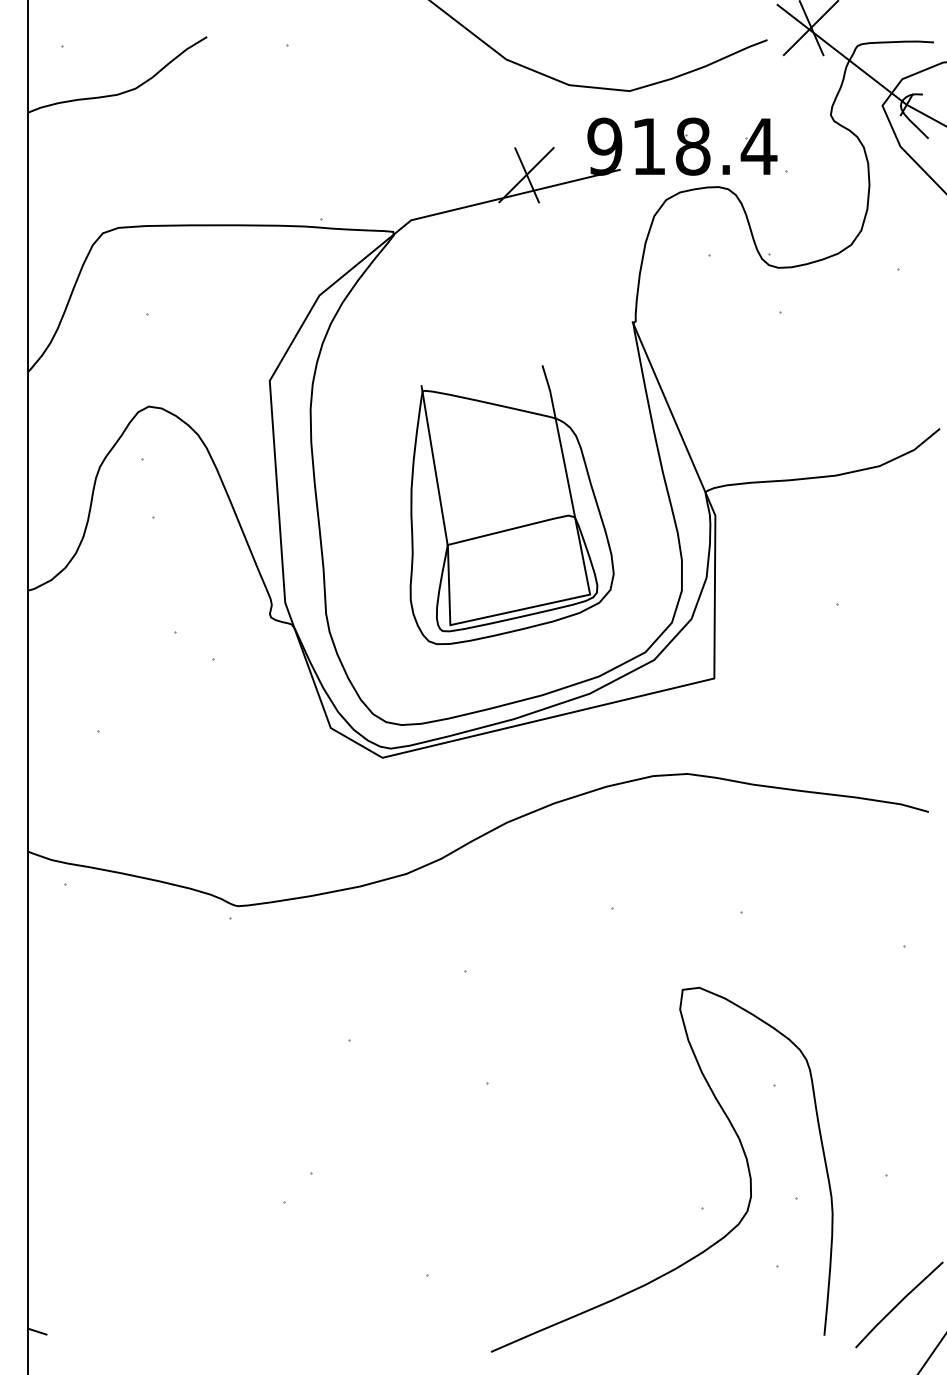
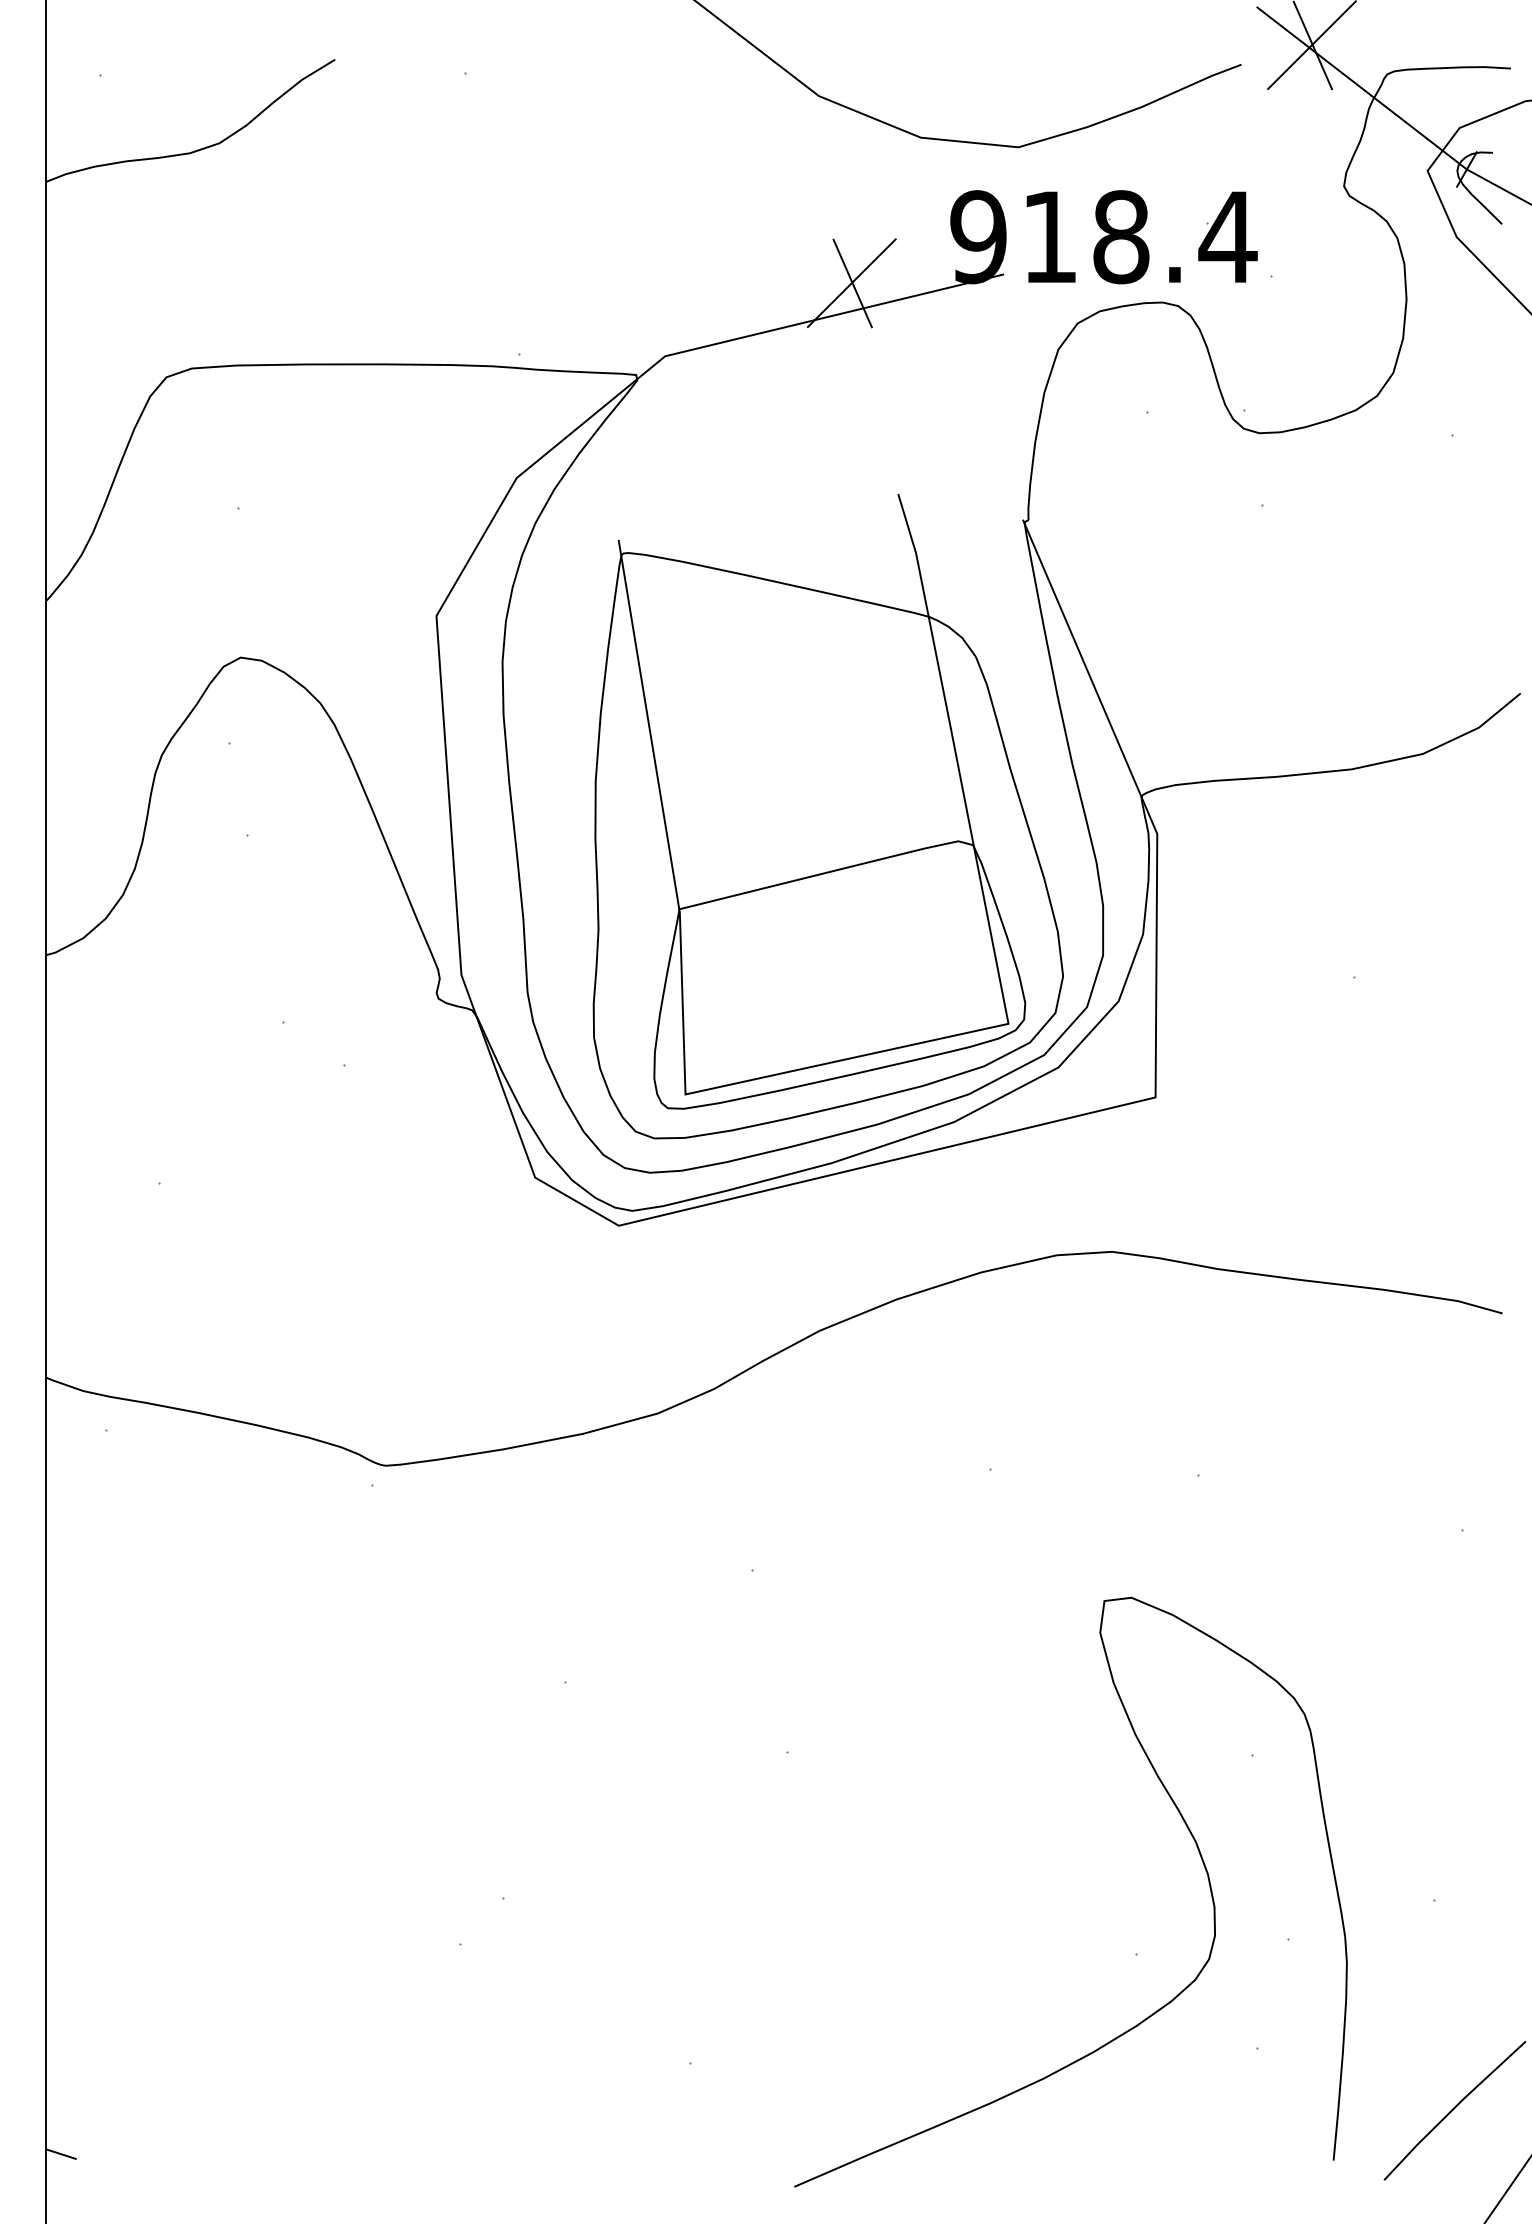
part: (512, 504) -> (829, 815), size x1.43

